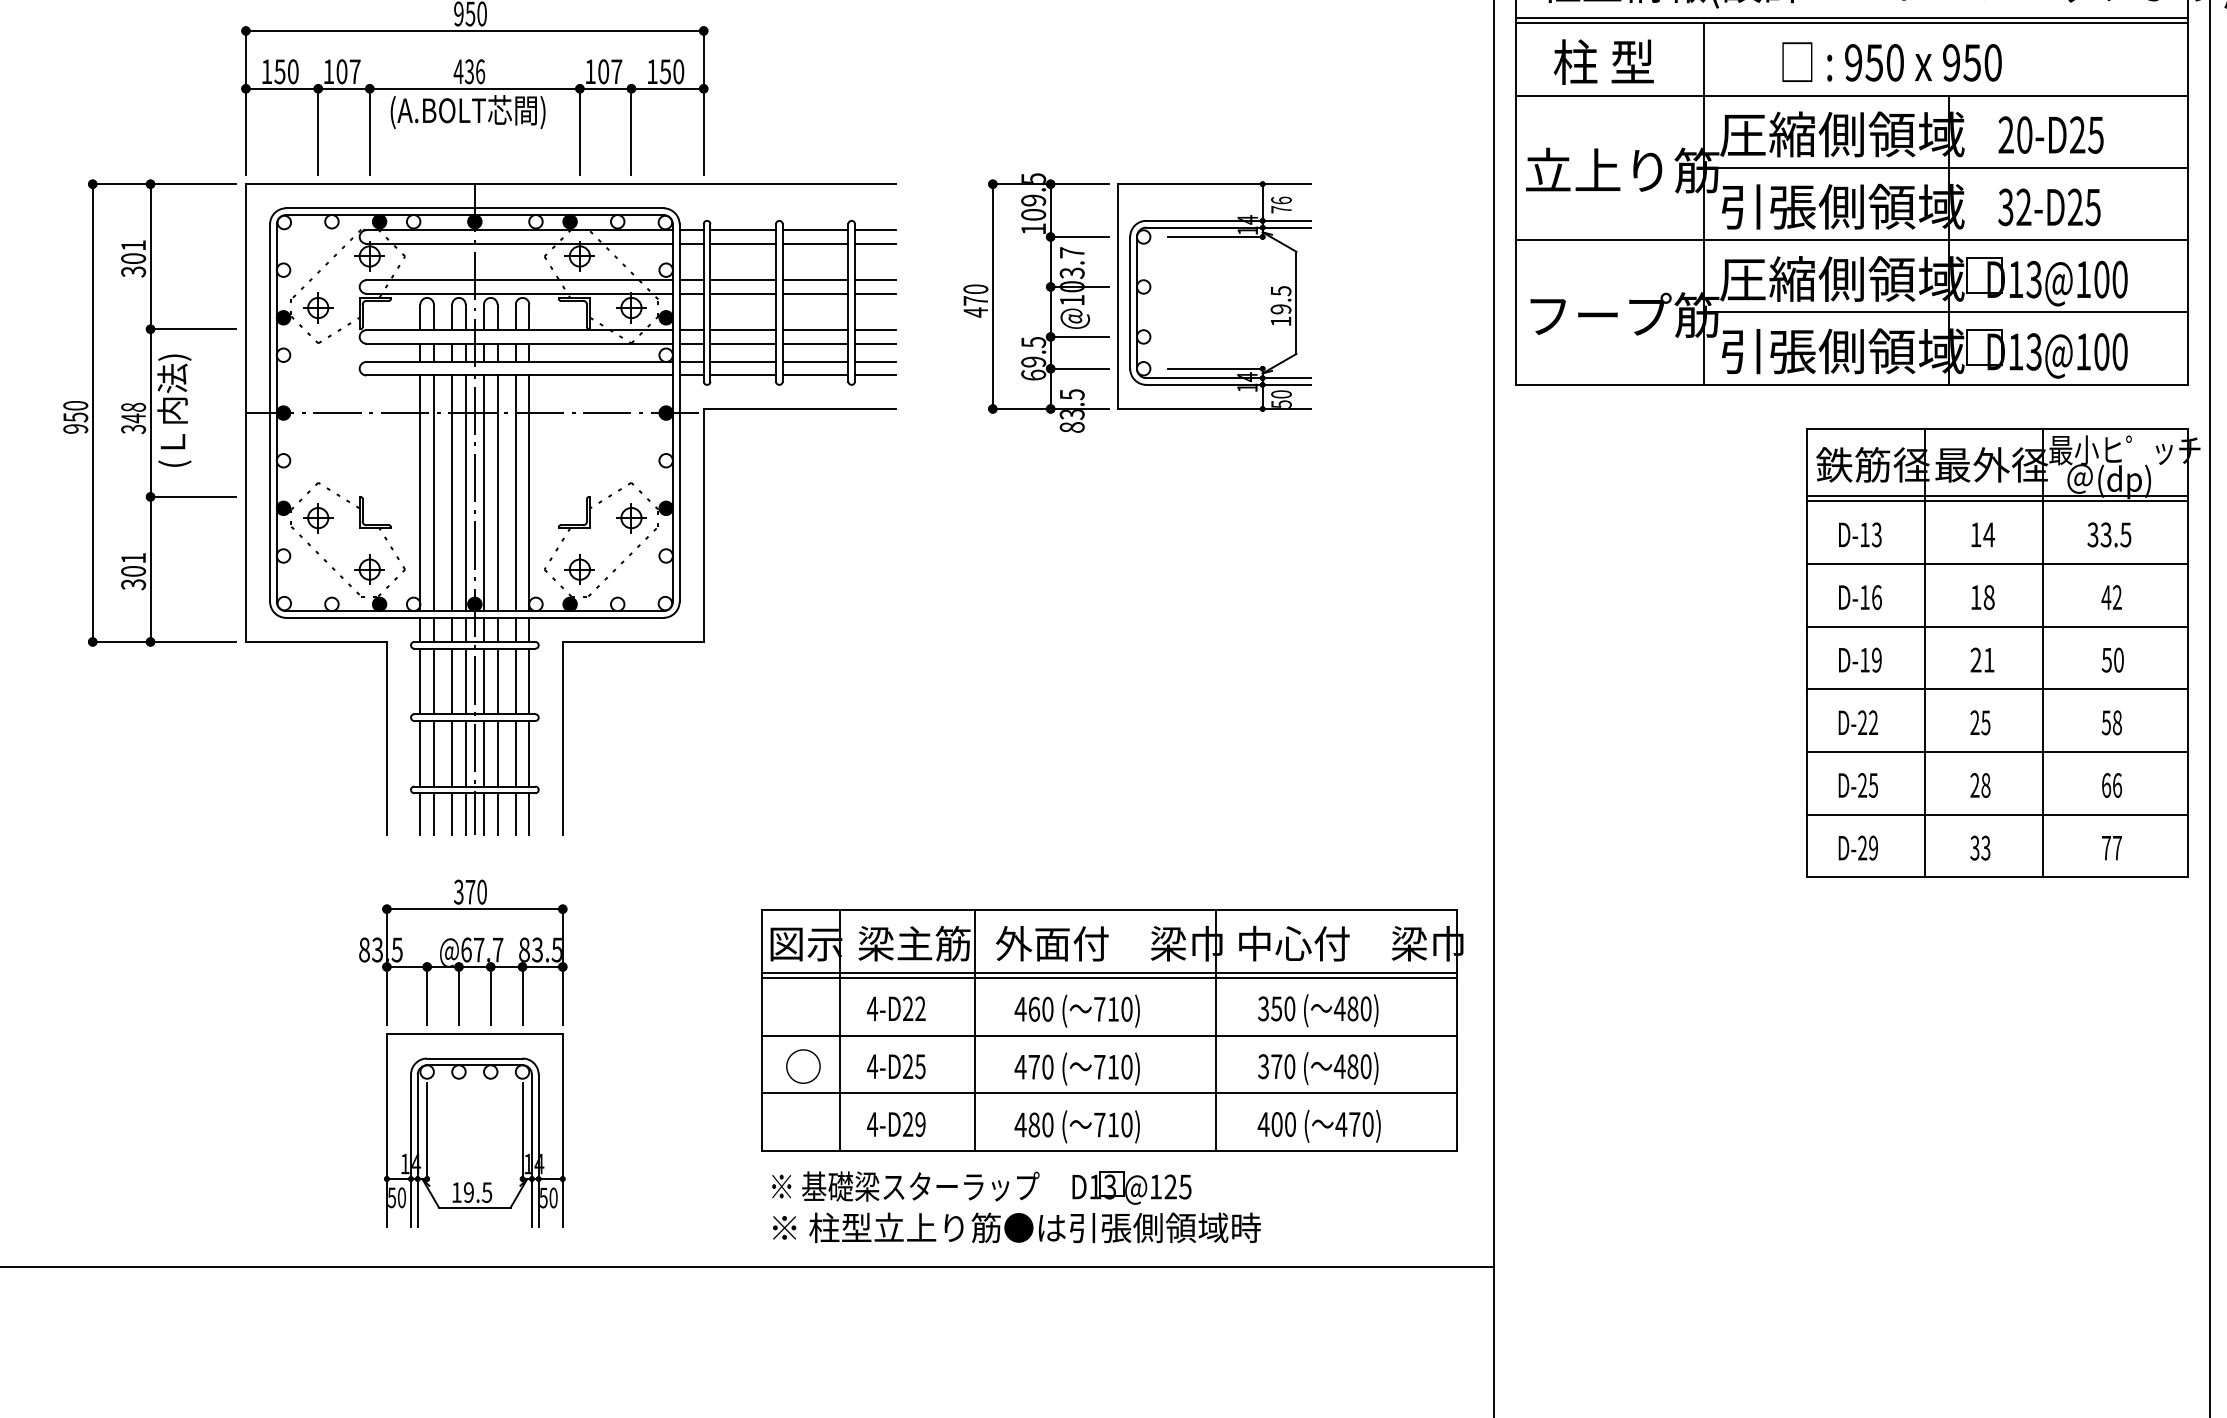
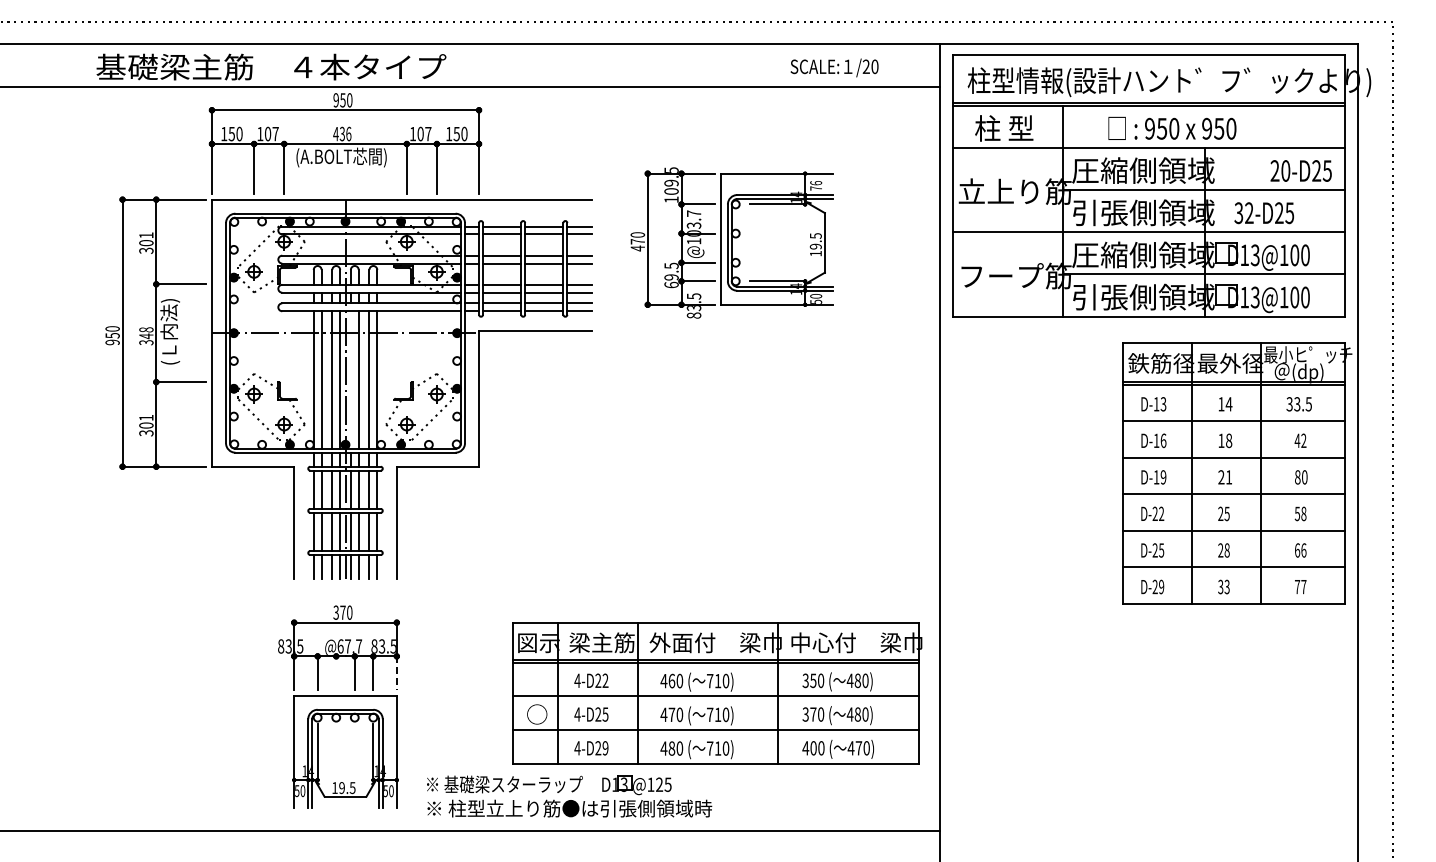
text: (2049, 134) -> (1300, 170), moved
part: (1136, 302) -> (731, 242), moved
line: (483, 492) -> (350, 379), removed
text: (2106, 660) -> (1297, 477), 50 -> 80
line: (459, 996) -> (336, 673), removed
line: (562, 996) -> (396, 673), solid -> dashed
part: (1016, 1207) -> (569, 796), moved

